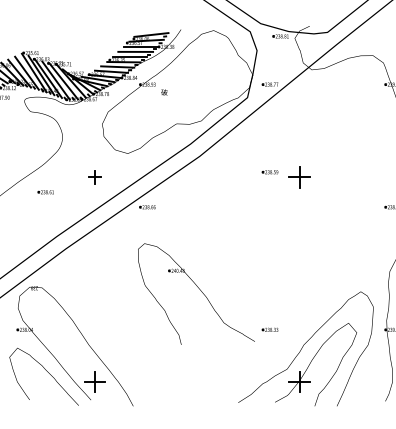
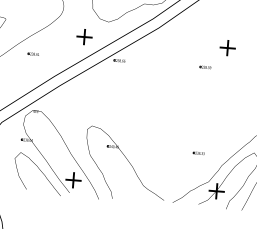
part: (269, 172) -> (205, 67), moved
part: (94, 177) -> (84, 37), size x1.67
part: (45, 192) -> (33, 54), moved
part: (196, 293) -> (125, 163), moved

